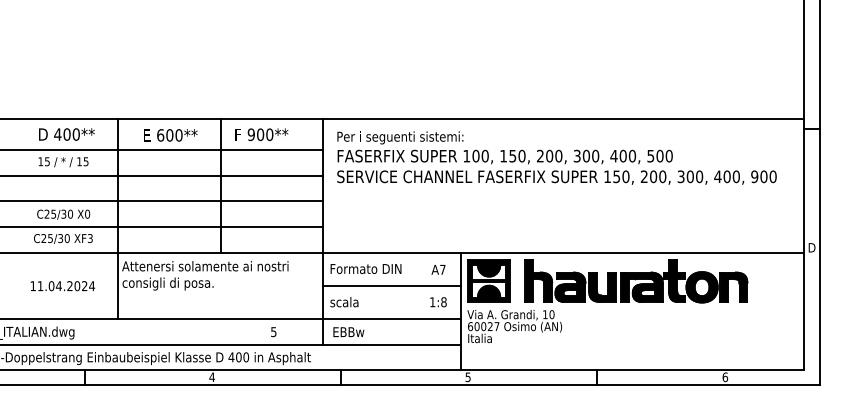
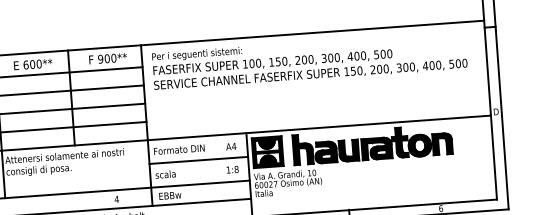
text: (261, 134) -> (107, 58), moved
text: (754, 176) -> (451, 63), 900 -> 500
text: (442, 269) -> (233, 146), A7 -> A4
text: (273, 332) -> (116, 199), 5 -> 4

